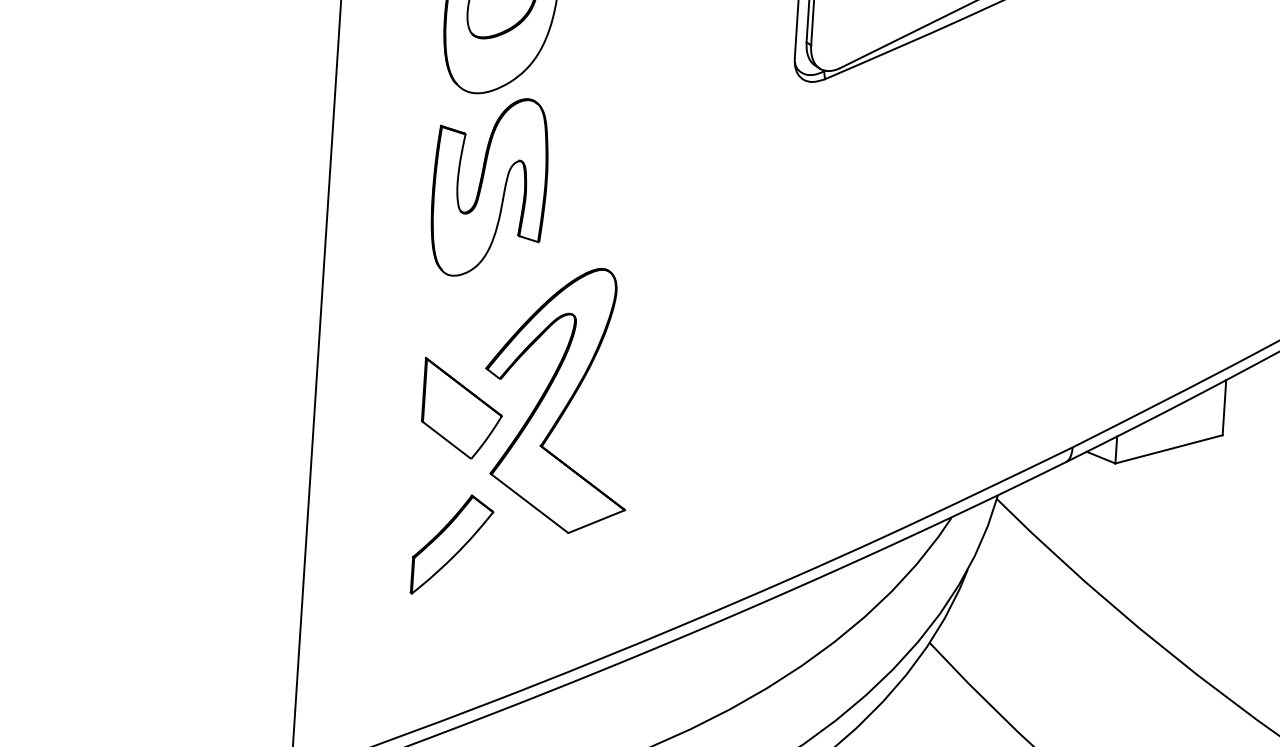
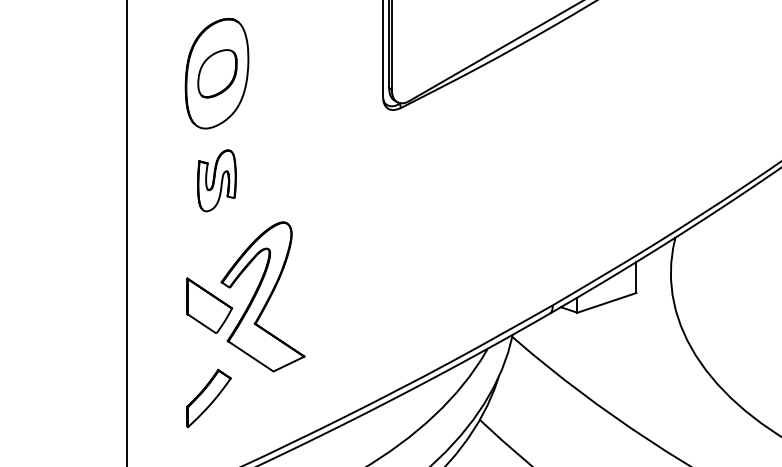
part: (488, 186) -> (216, 180), size x0.6
part: (451, 543) -> (208, 397), moved

